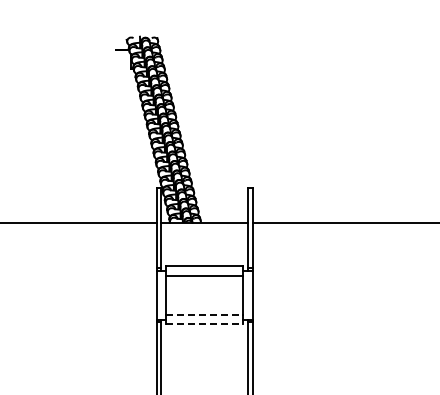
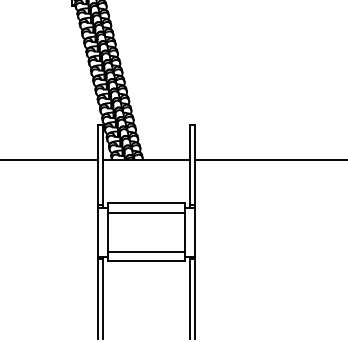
line: (205, 314) -> (147, 251), dashed -> solid
line: (205, 324) -> (147, 261), dashed -> solid

